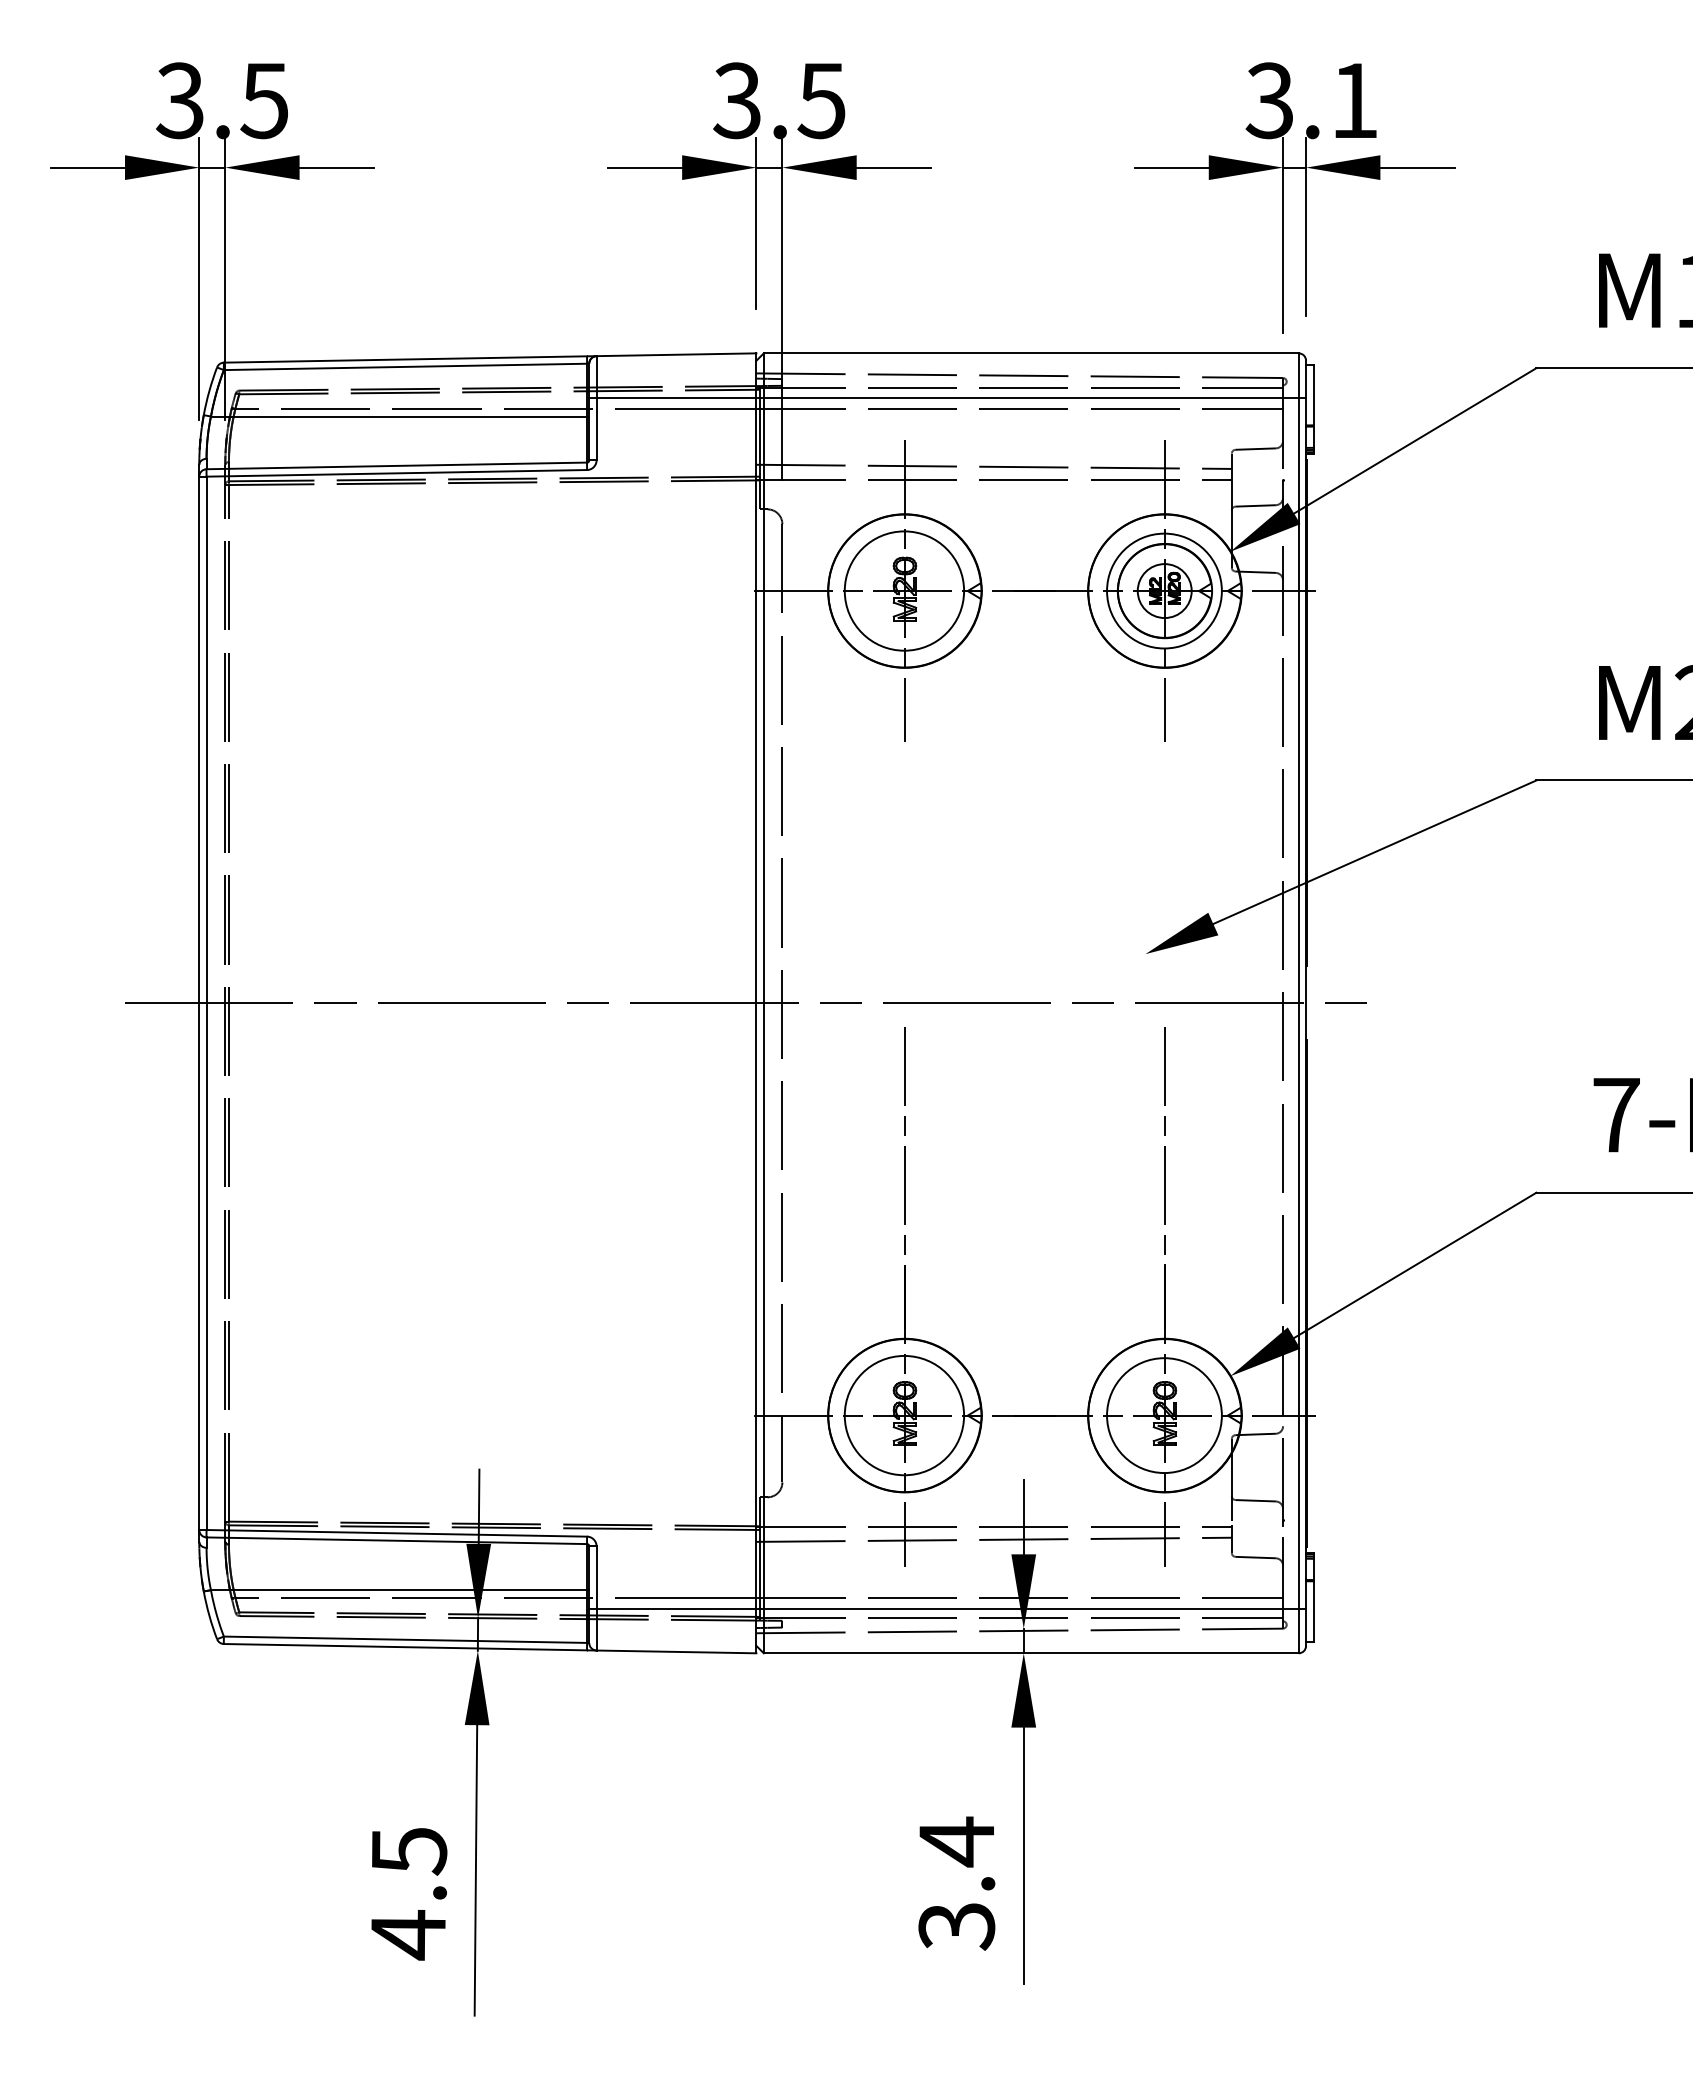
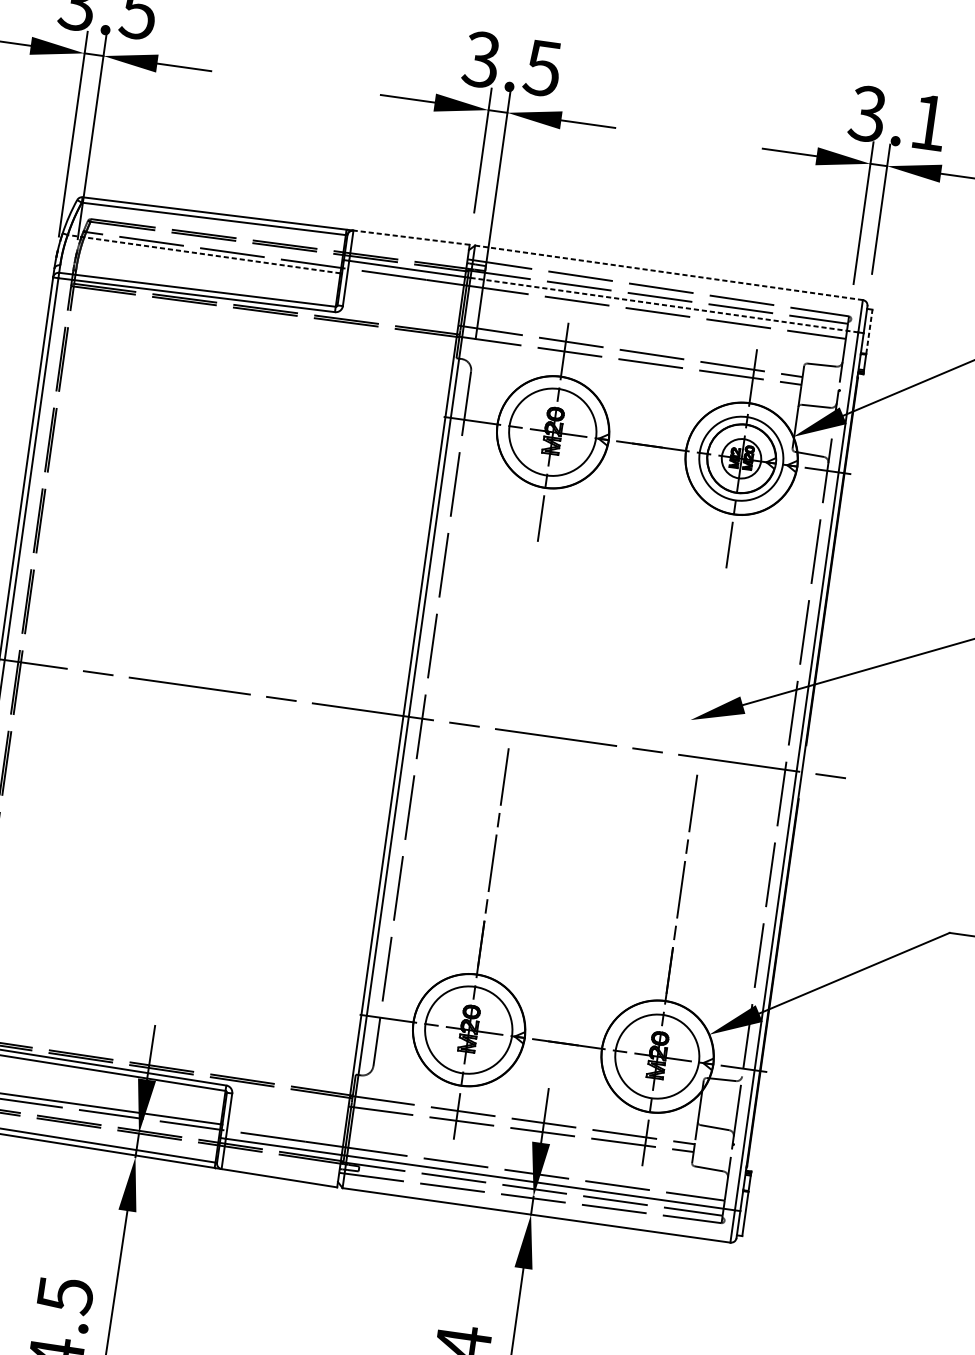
line: (1031, 353) -> (669, 272), solid -> dashed
line: (676, 354) -> (411, 237), solid -> dashed
line: (1313, 394) -> (869, 331), solid -> dashed
line: (1031, 397) -> (664, 304), solid -> dashed
line: (398, 416) -> (203, 254), solid -> dashed

